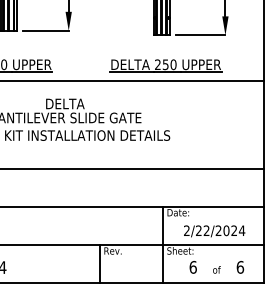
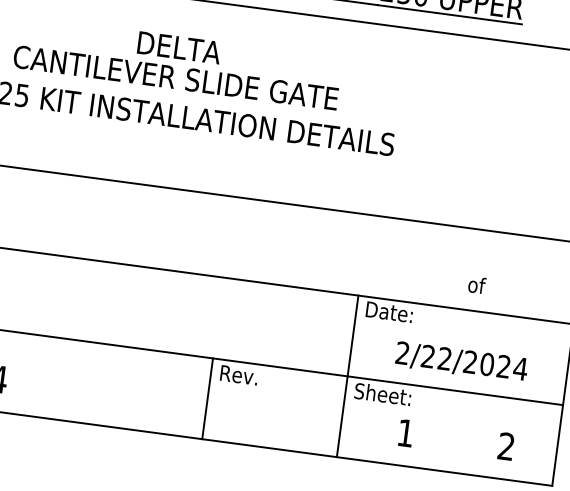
text: (192, 266) -> (404, 431), 6 -> 1
text: (240, 266) -> (506, 444), 6 -> 2
text: (216, 269) -> (476, 284), moved

